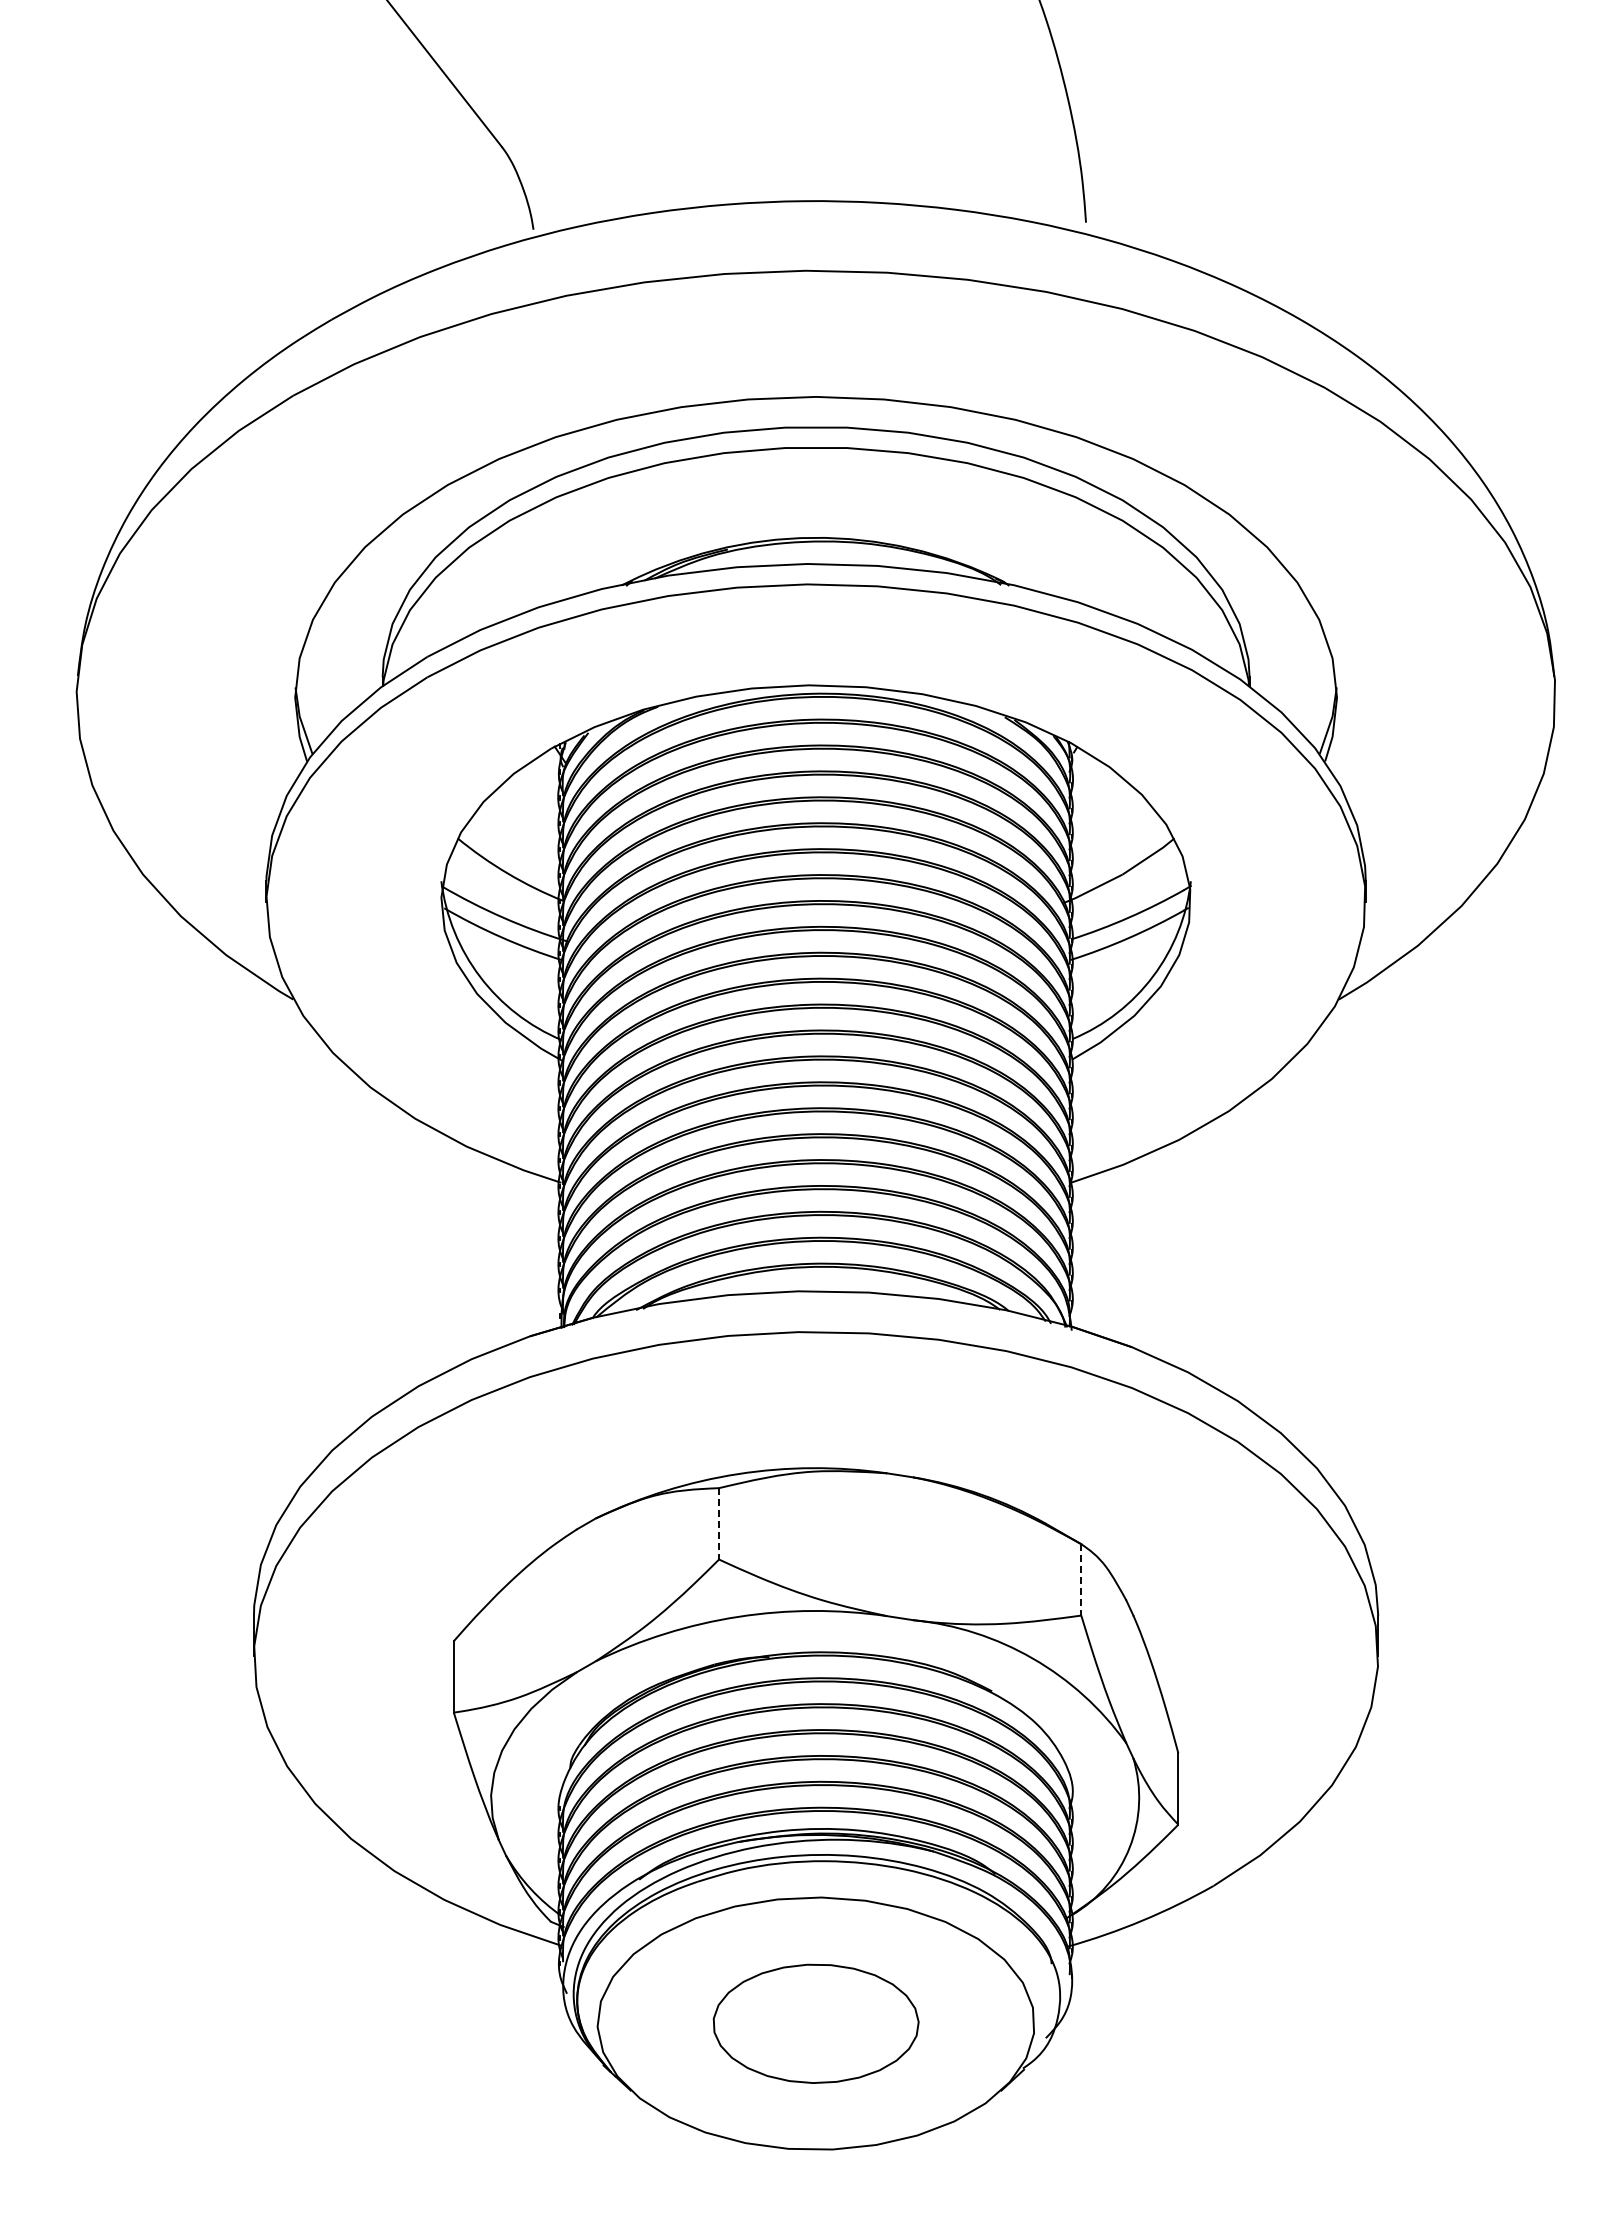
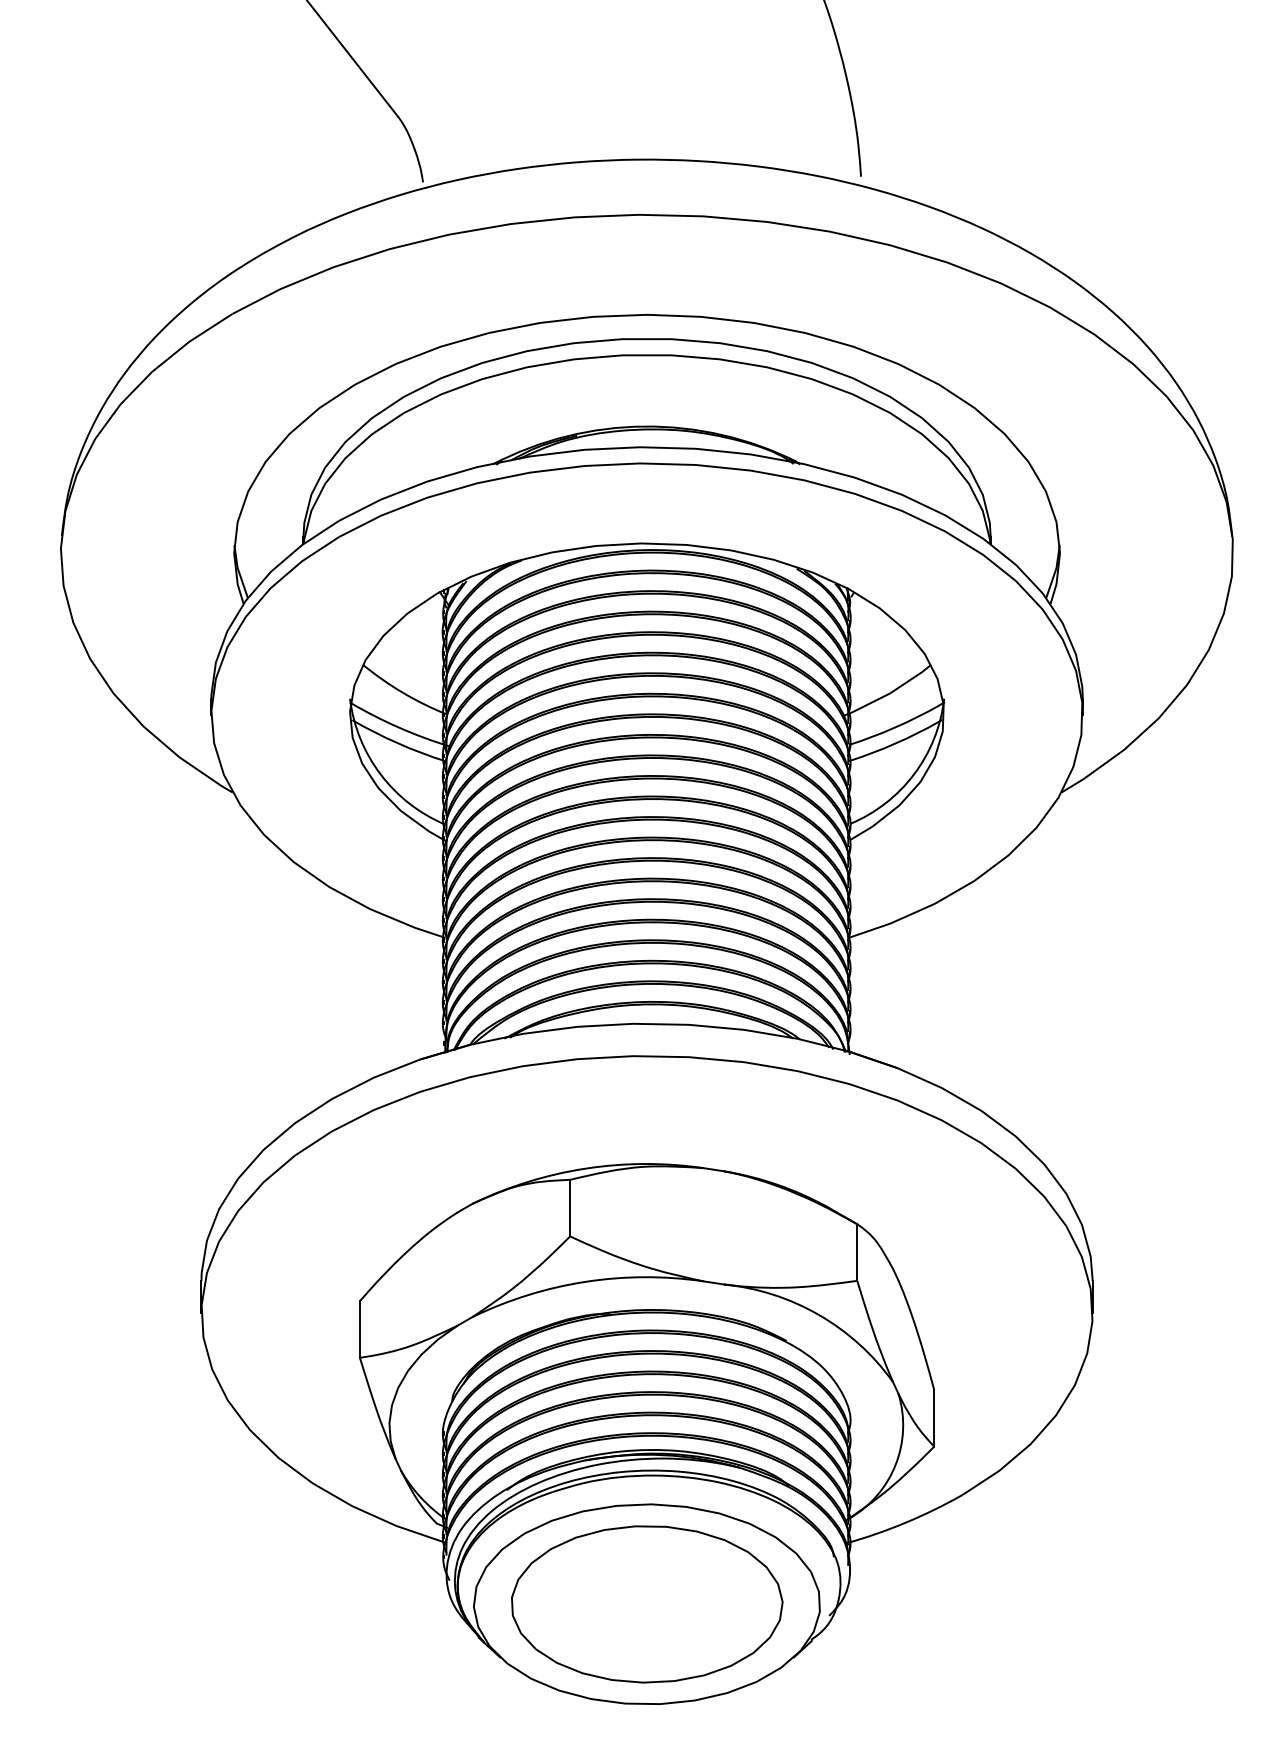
line: (719, 1523) -> (570, 1207), dashed -> solid
line: (1081, 1579) -> (857, 1252), dashed -> solid
part: (815, 2023) -> (646, 1604), size x1.67

